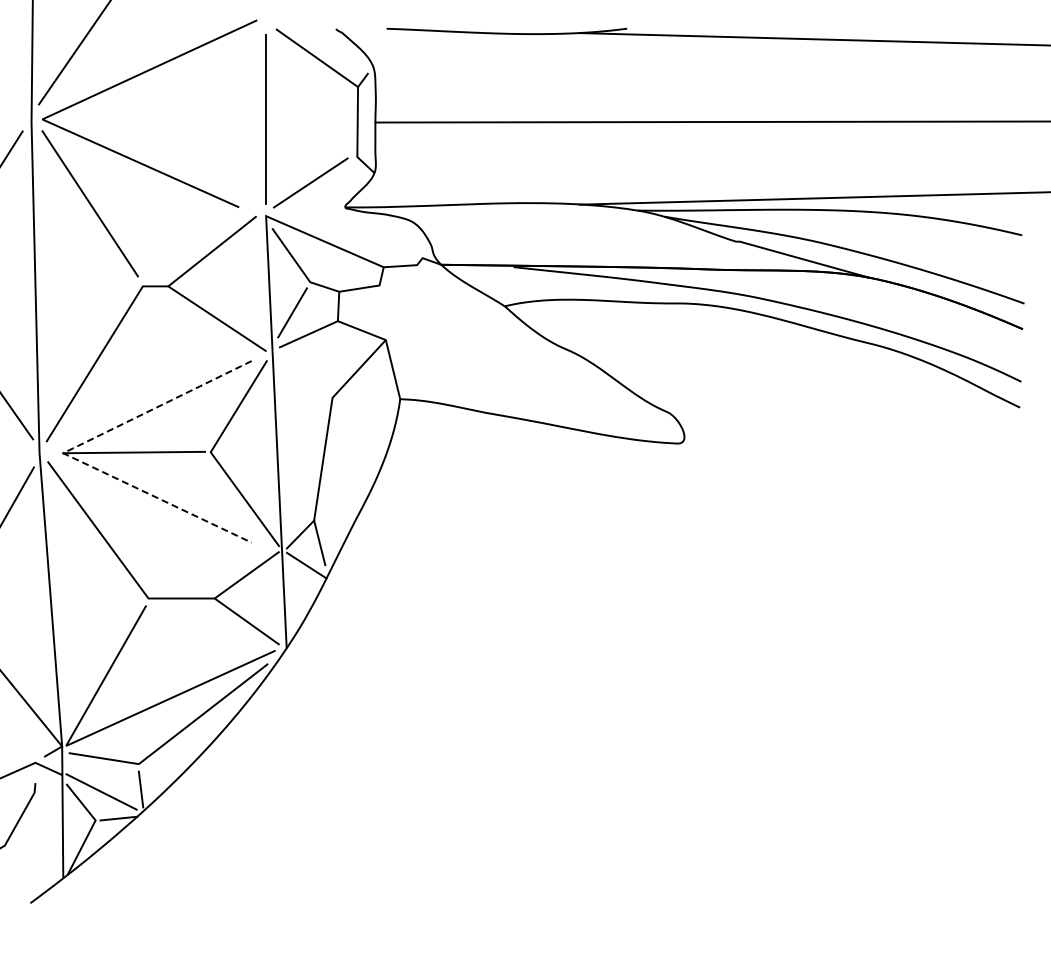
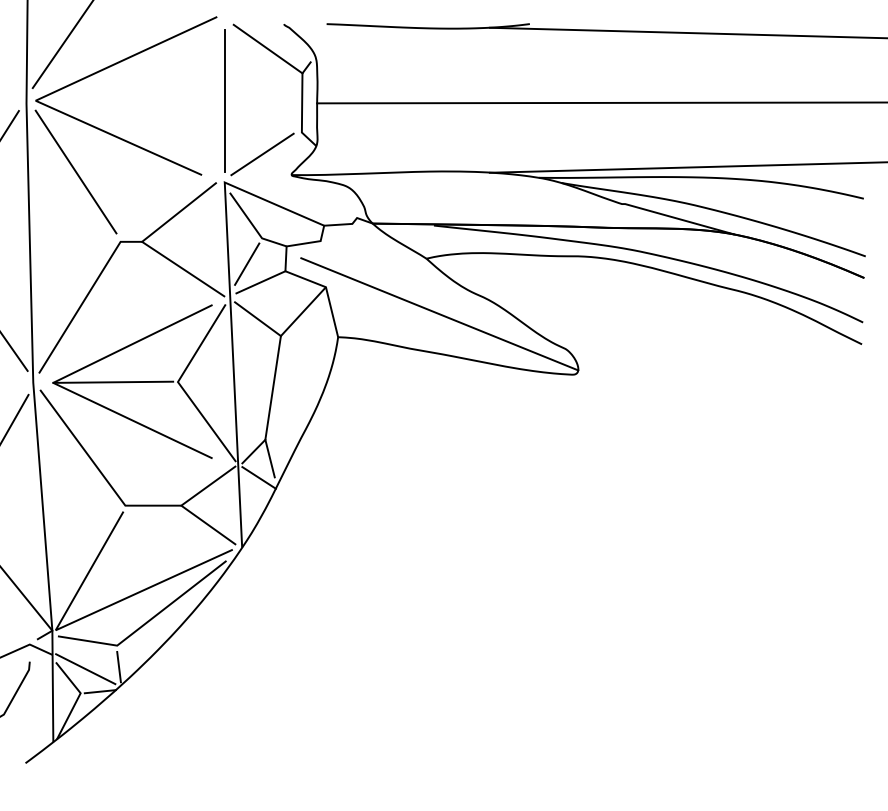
line: (520, 371) -> (439, 313), added
line: (305, 377) -> (258, 318), added
line: (63, 453) -> (53, 383), dashed -> solid

